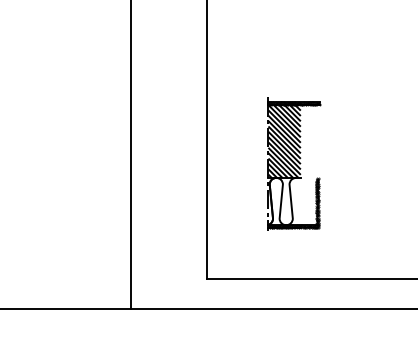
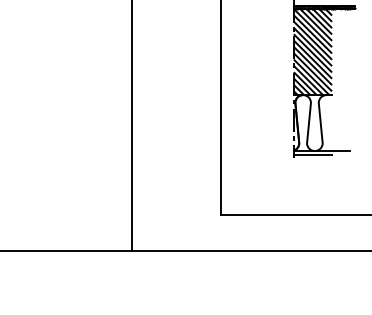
hatch: (293, 202) -> (323, 124), removed

